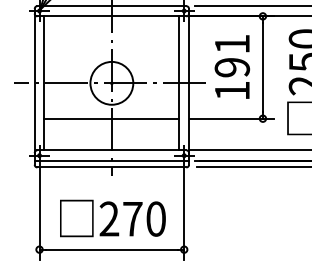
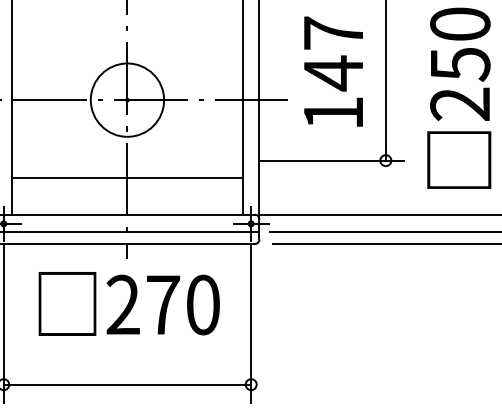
text: (232, 56) -> (333, 54), 191 -> 147
line: (111, 118) -> (126, 177), moved
text: (112, 218) -> (128, 303), moved

